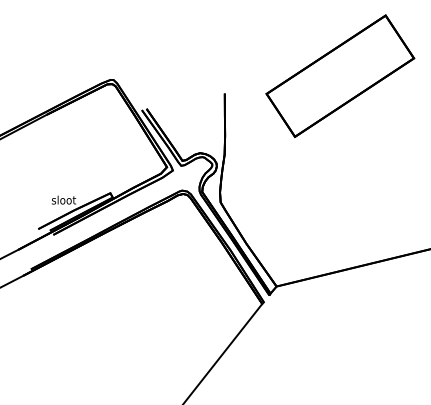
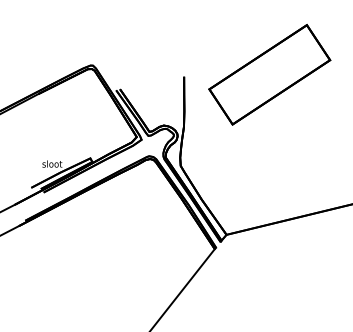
part: (340, 76) -> (269, 75), moved

